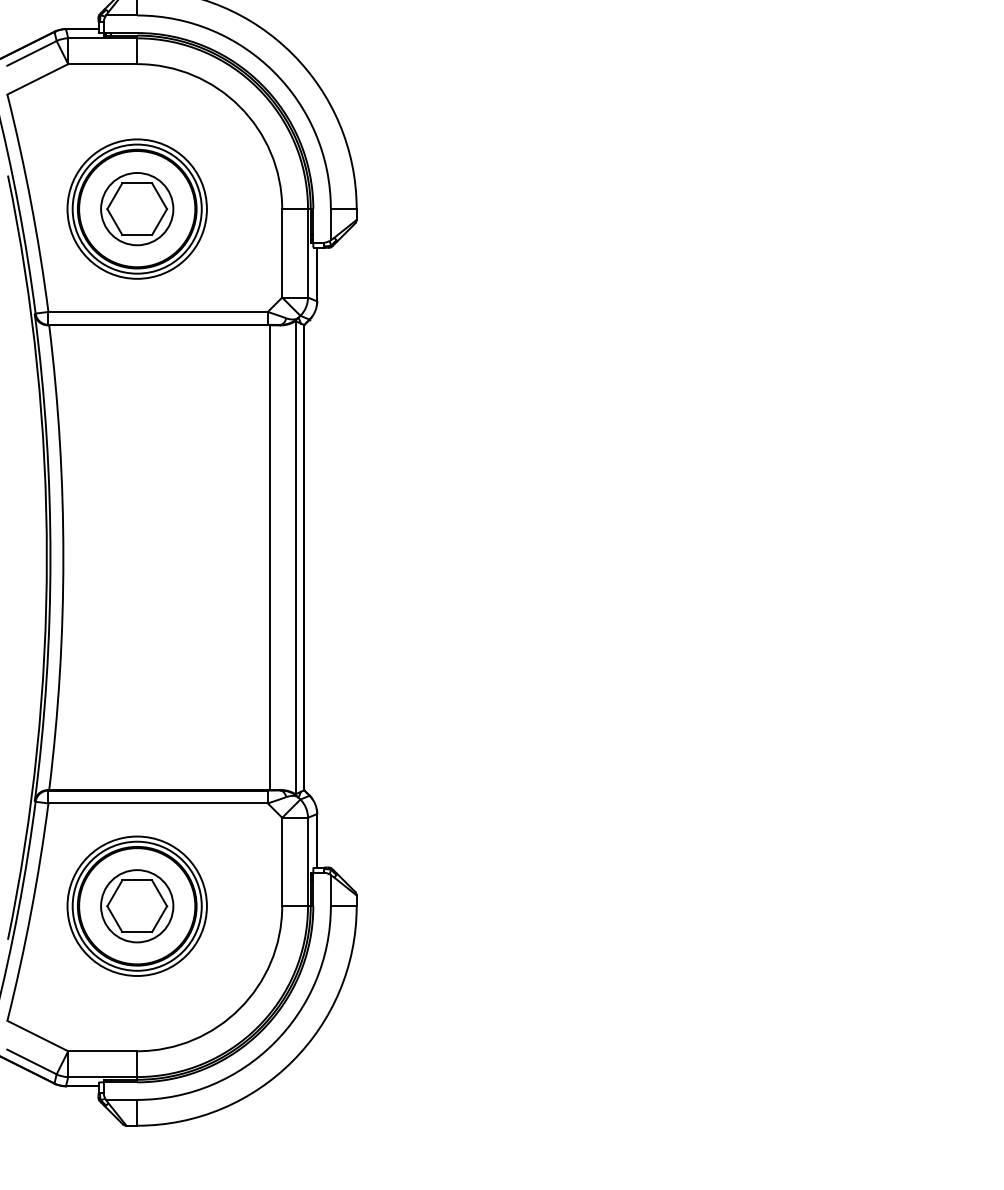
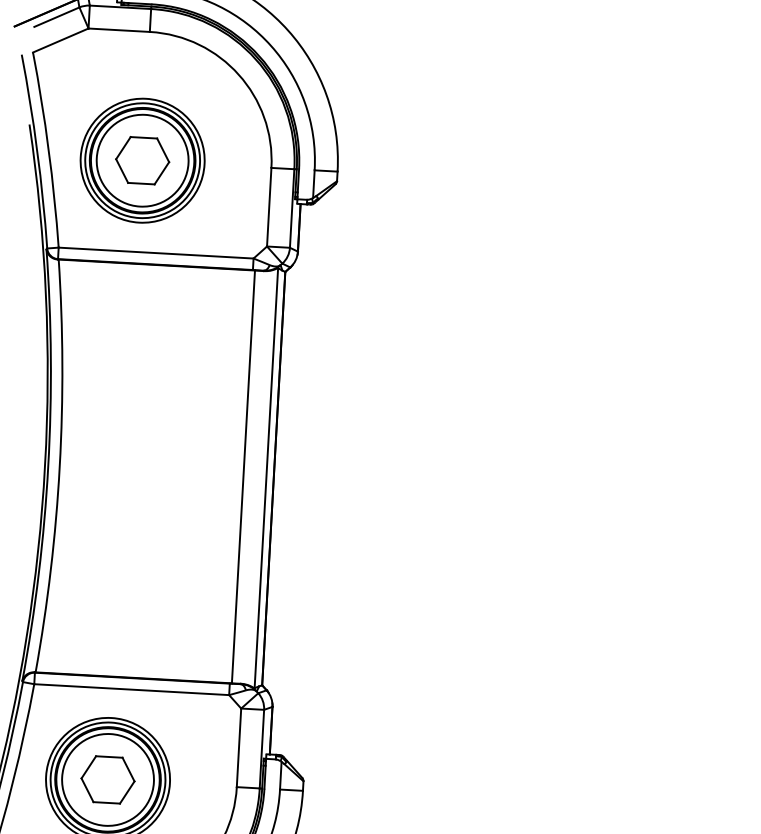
circle: (136, 208) -> (142, 160), size x1.43
circle: (136, 905) -> (107, 779), size x1.43

